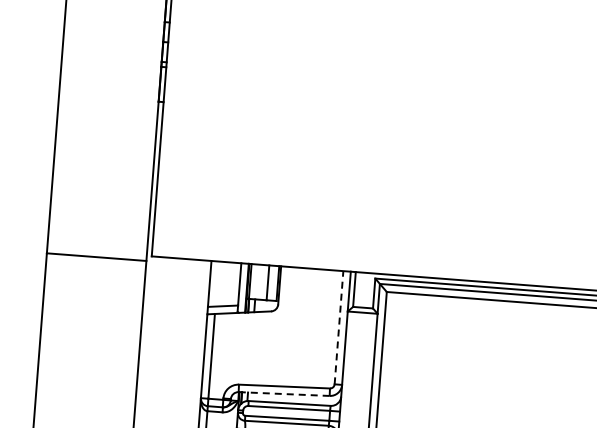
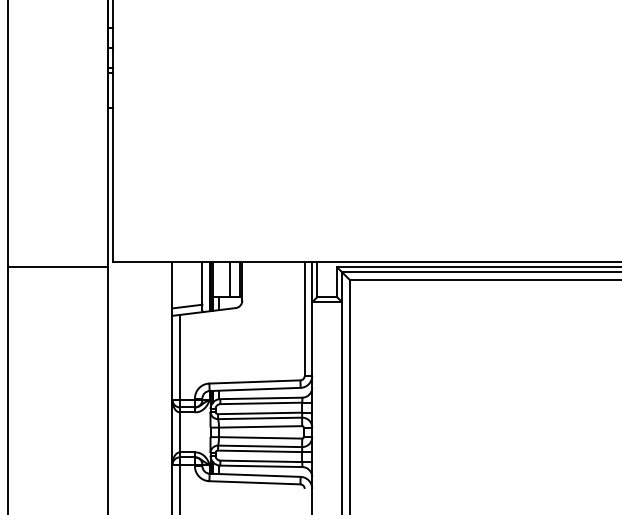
line: (338, 328) -> (304, 319), dashed -> solid
line: (284, 394) -> (255, 389), dashed -> solid

